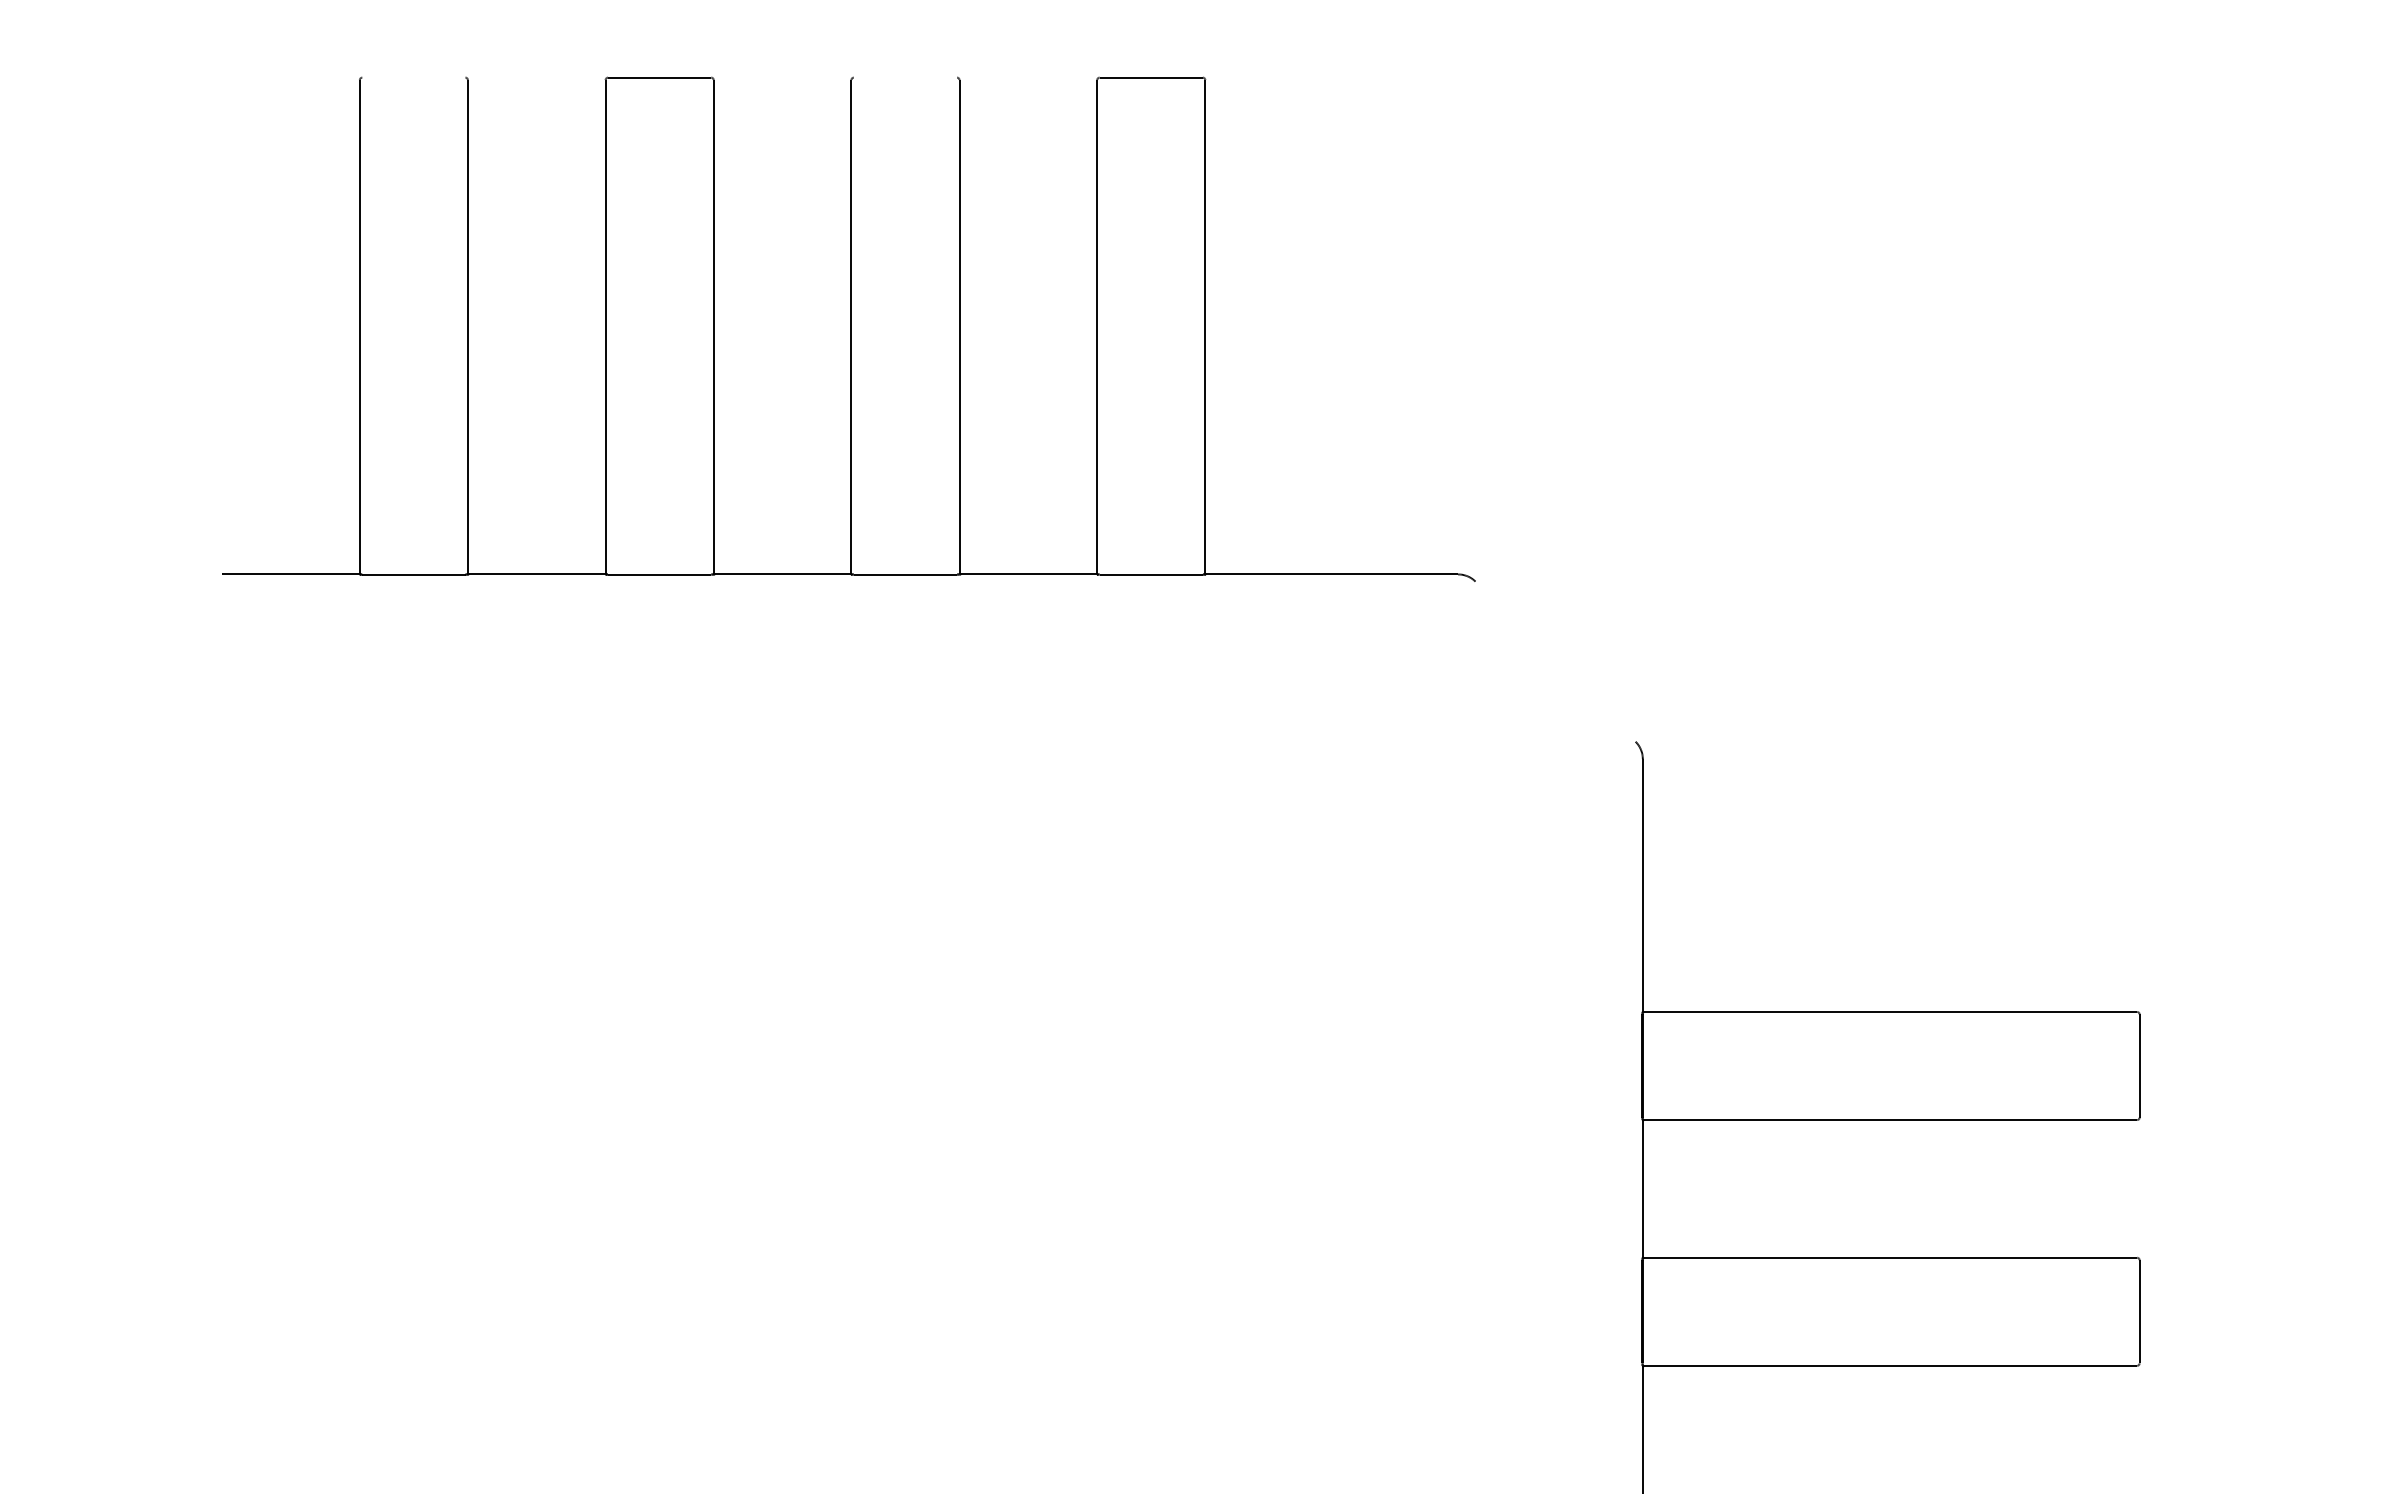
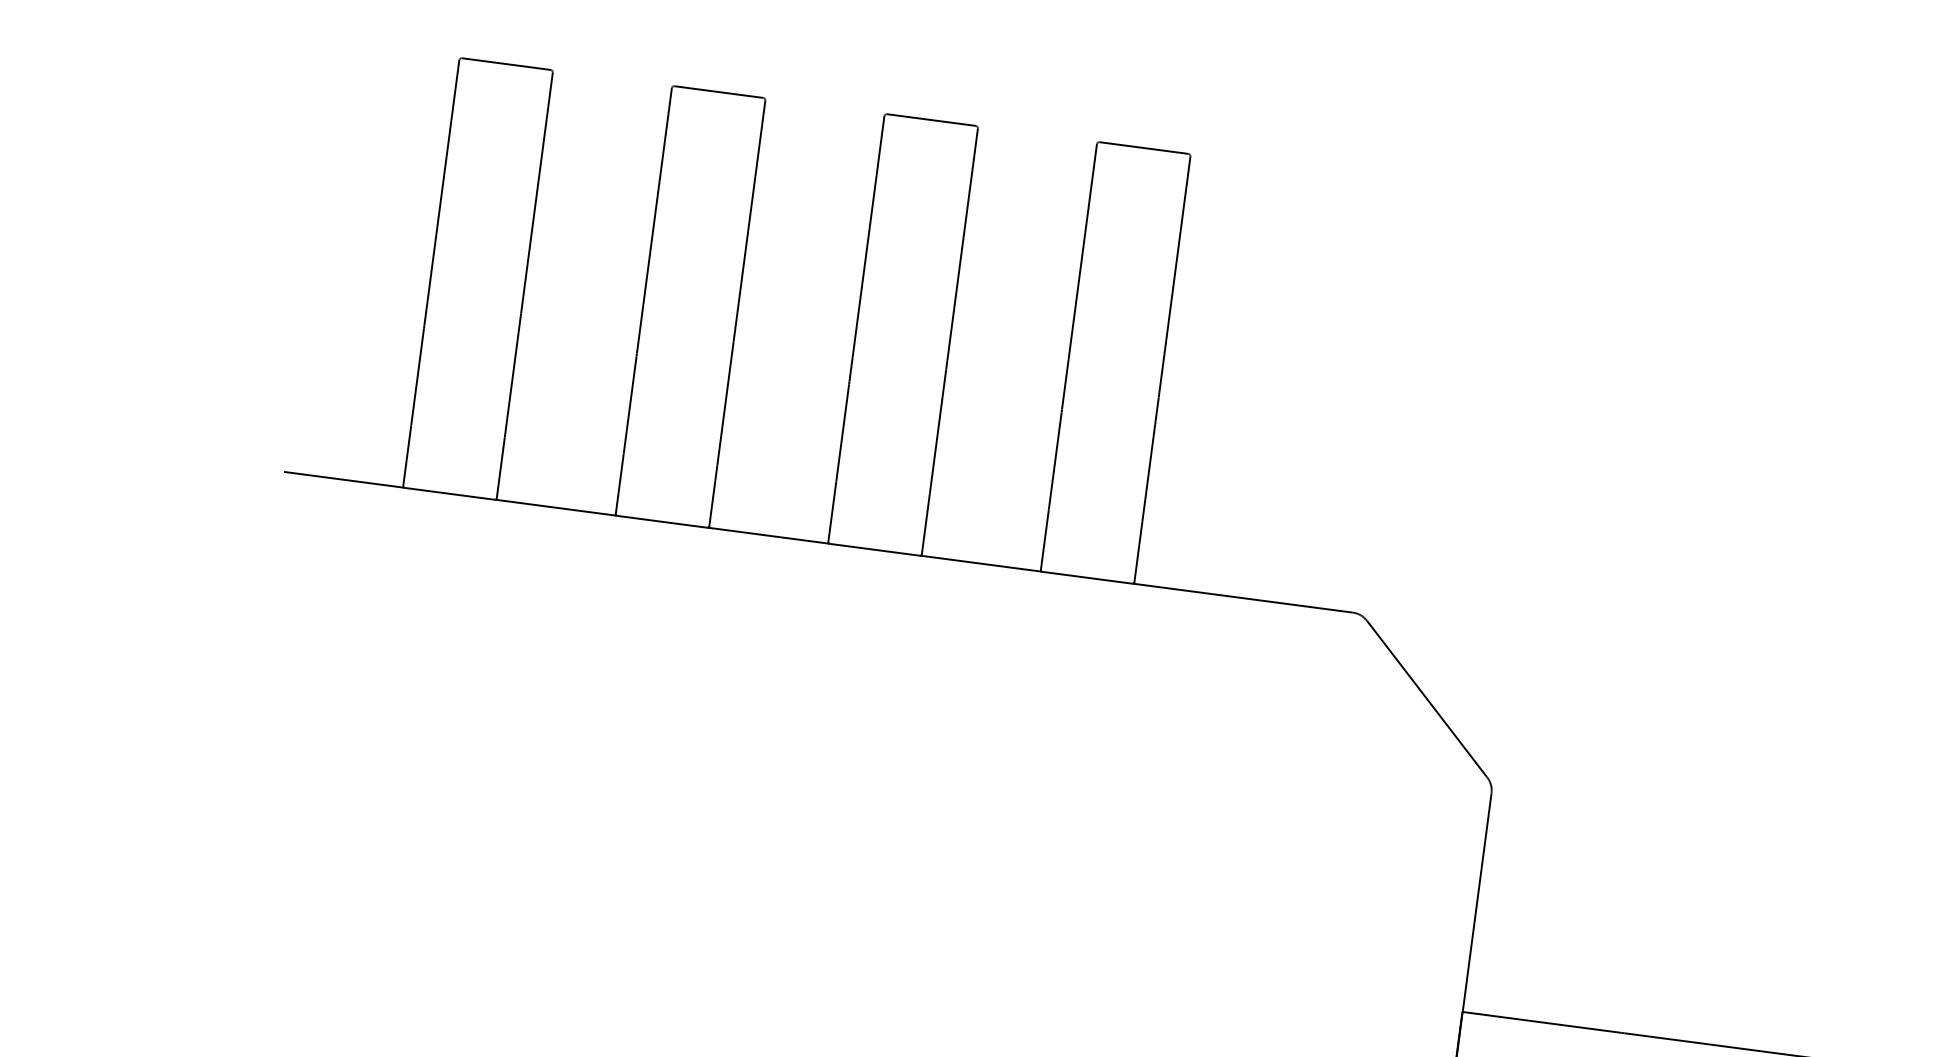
line: (413, 77) -> (506, 63), added
line: (905, 77) -> (931, 119), added
line: (1555, 661) -> (1427, 698), added

